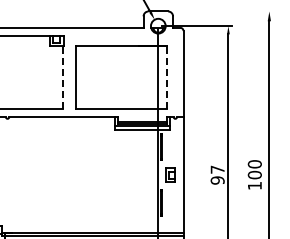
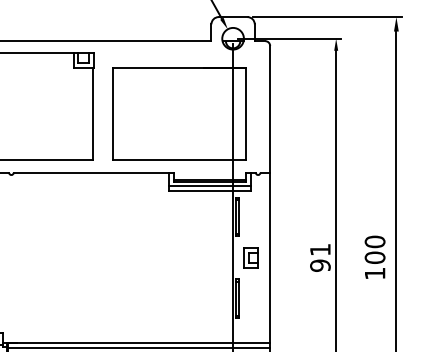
line: (222, 11) -> (327, 17), added
line: (63, 76) -> (93, 112), dashed -> solid
line: (167, 76) -> (246, 112), dashed -> solid
text: (217, 169) -> (320, 249), 97 -> 91

